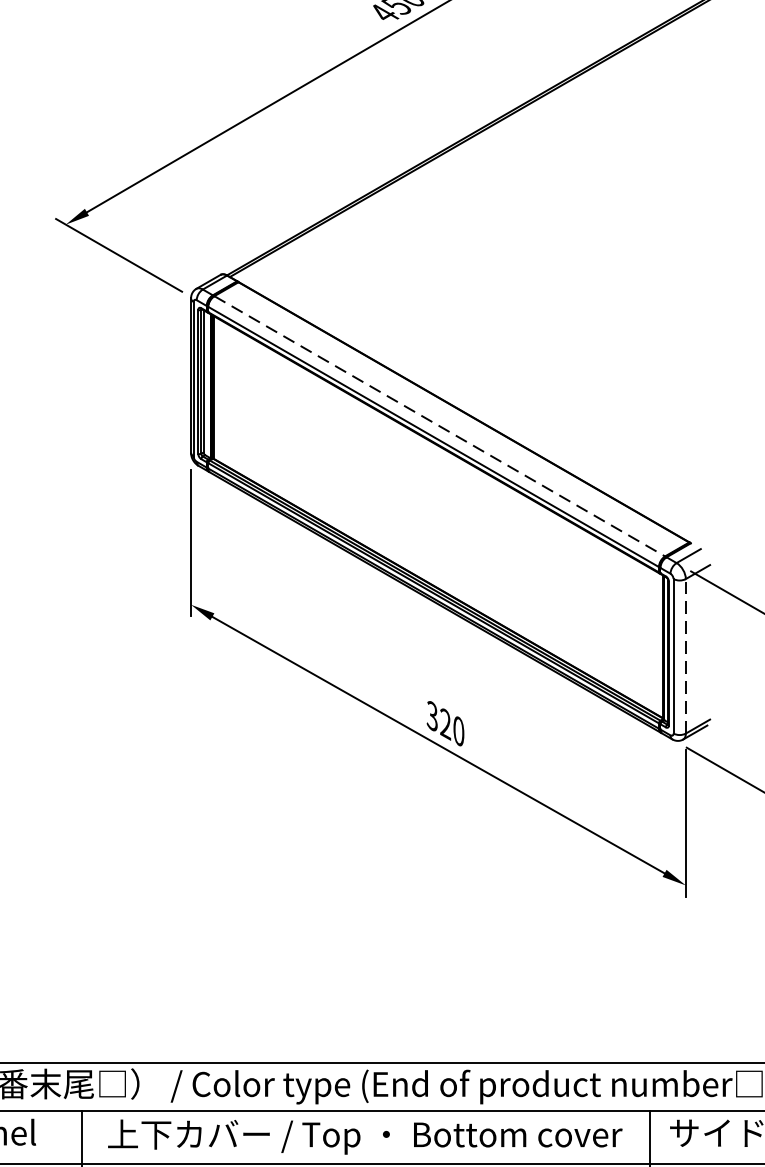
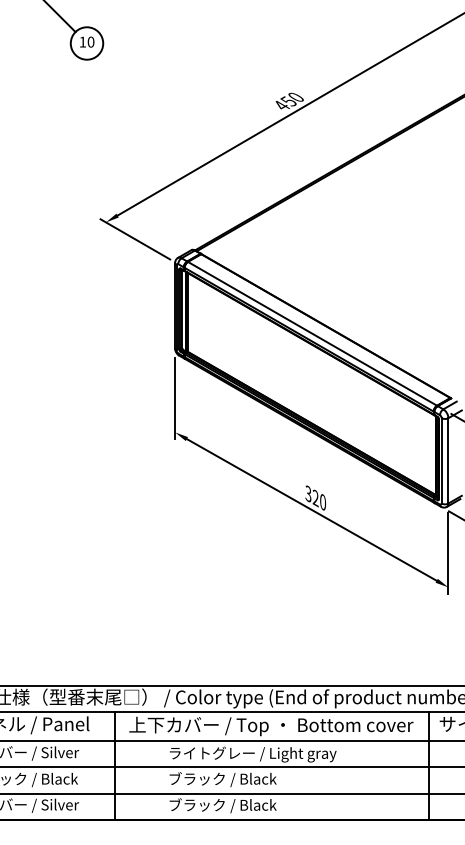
line: (439, 425) -> (312, 333), dashed -> solid
line: (685, 655) -> (448, 460), dashed -> solid

